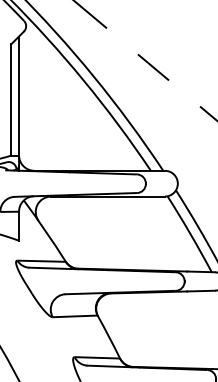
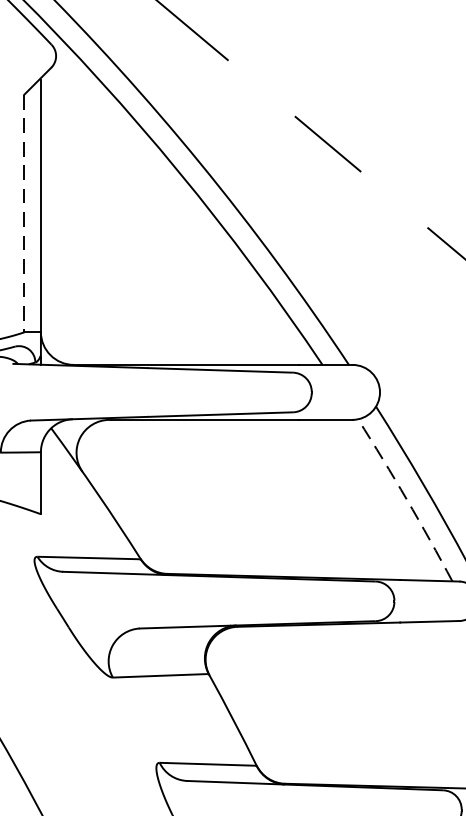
line: (11, 99) -> (24, 212), solid -> dashed
arc: (190, 233) -> (407, 498), solid -> dashed

